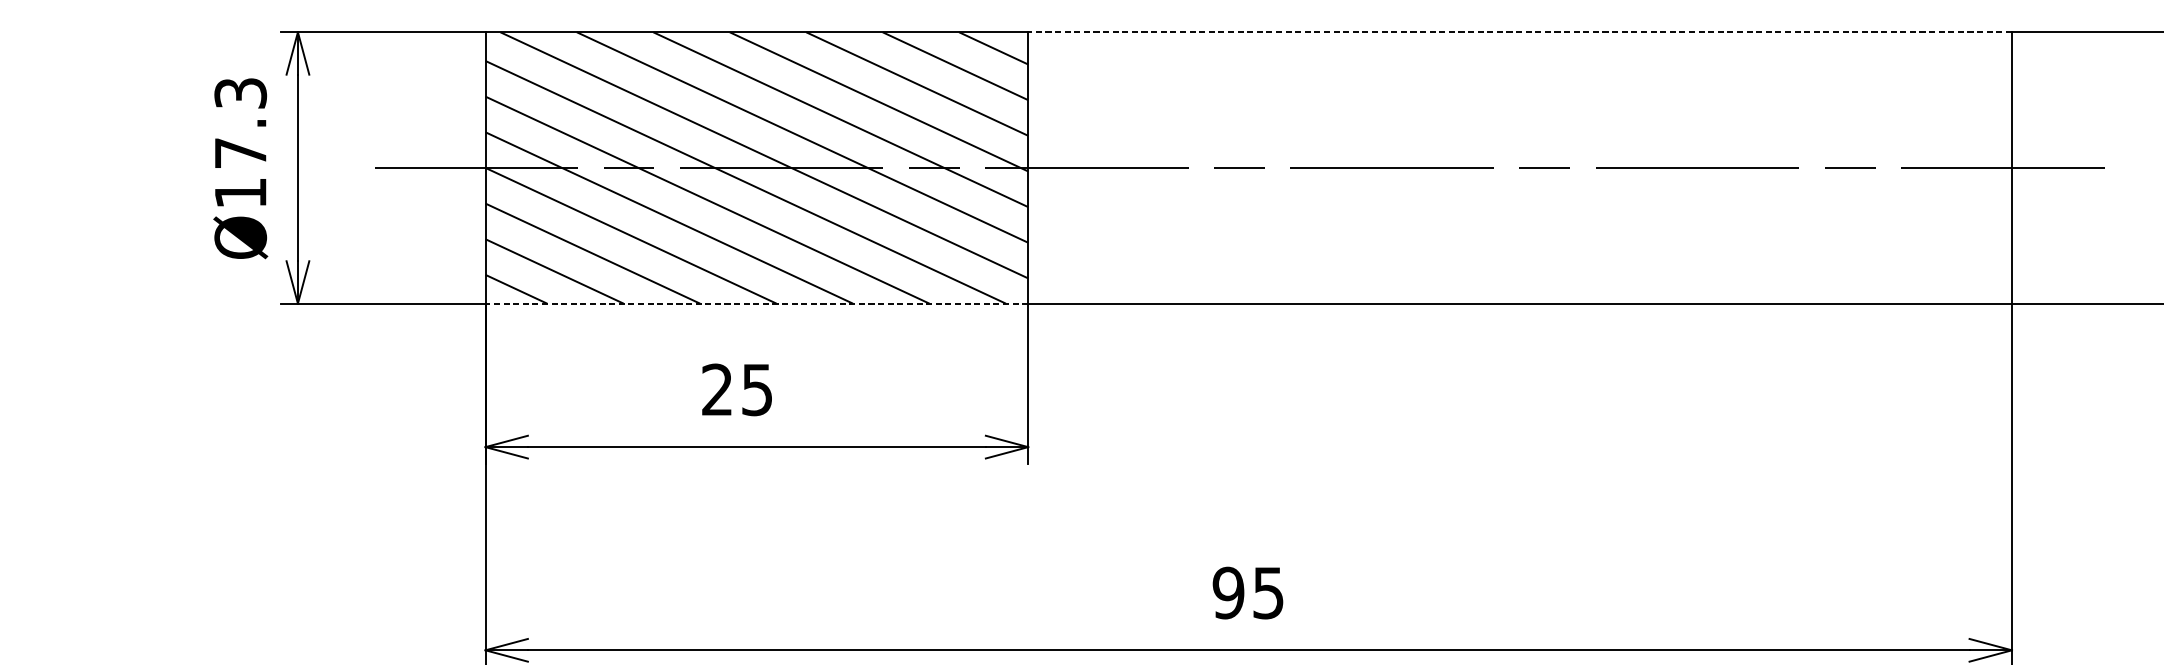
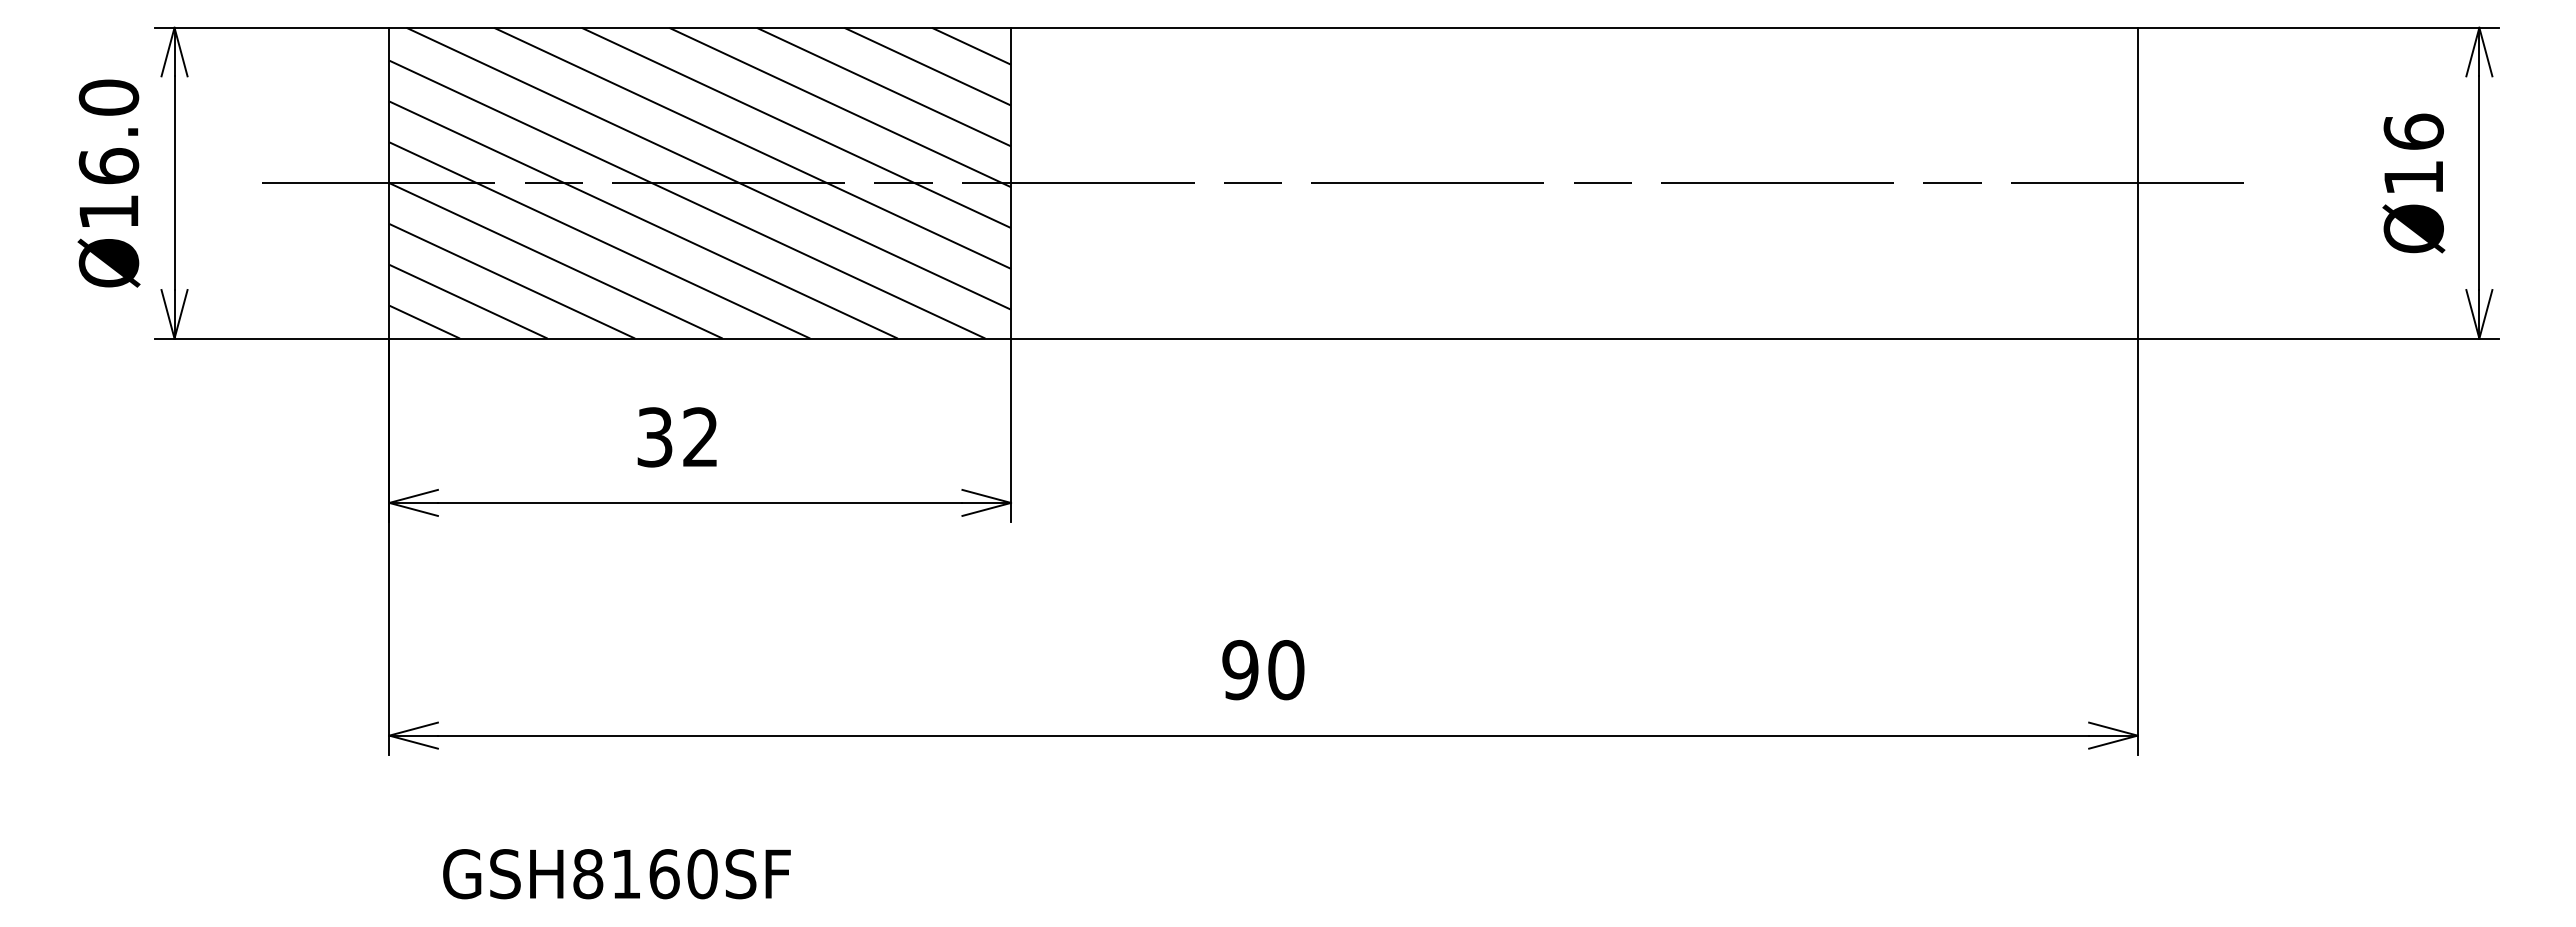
line: (1519, 32) -> (1573, 27), dashed -> solid
text: (240, 122) -> (108, 131), Ø17.3 -> Ø16.0
line: (757, 303) -> (700, 338), dashed -> solid
text: (737, 390) -> (677, 437), 25 -> 32
text: (1268, 593) -> (1286, 670), 95 -> 90

